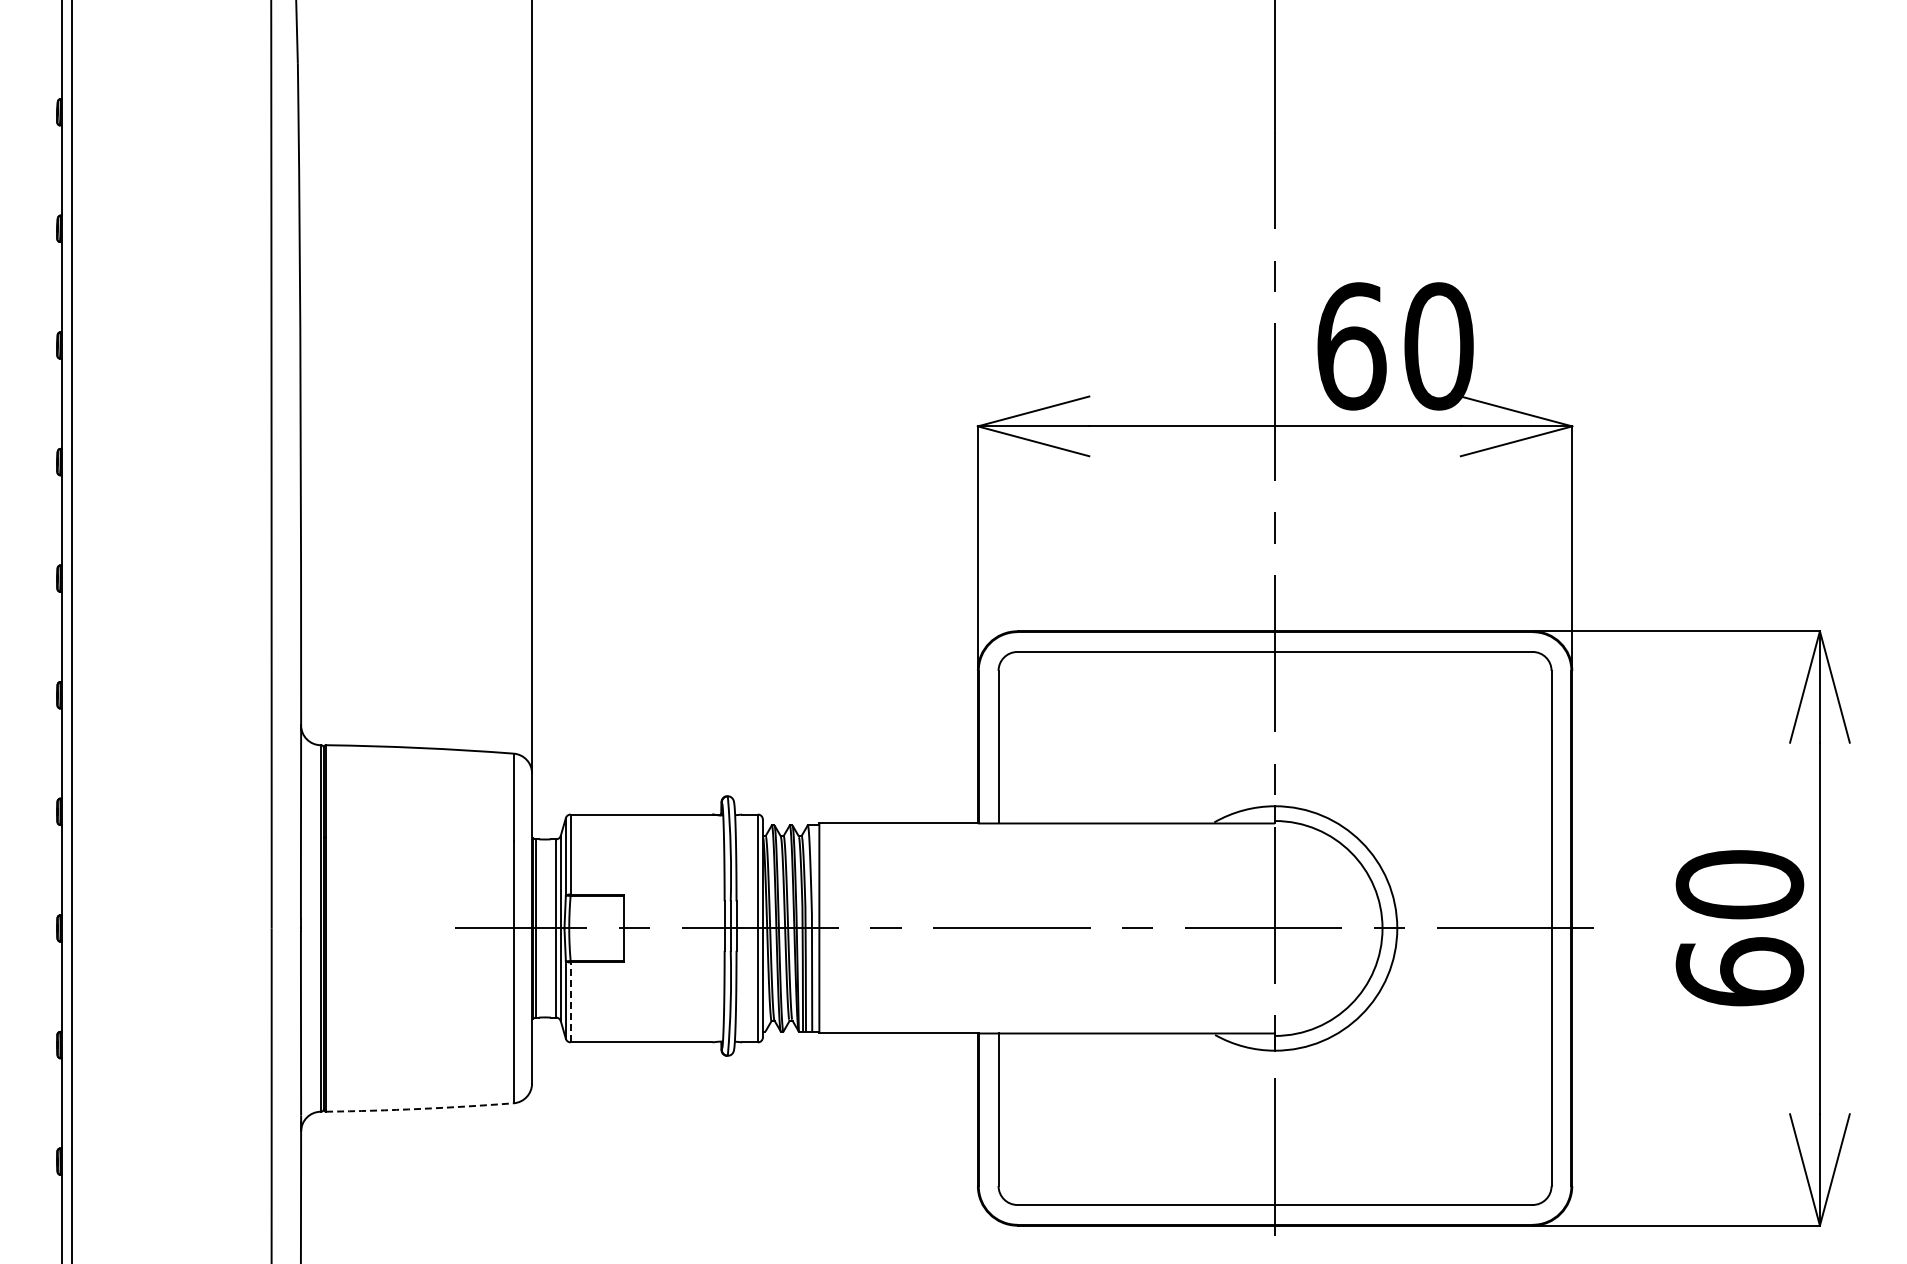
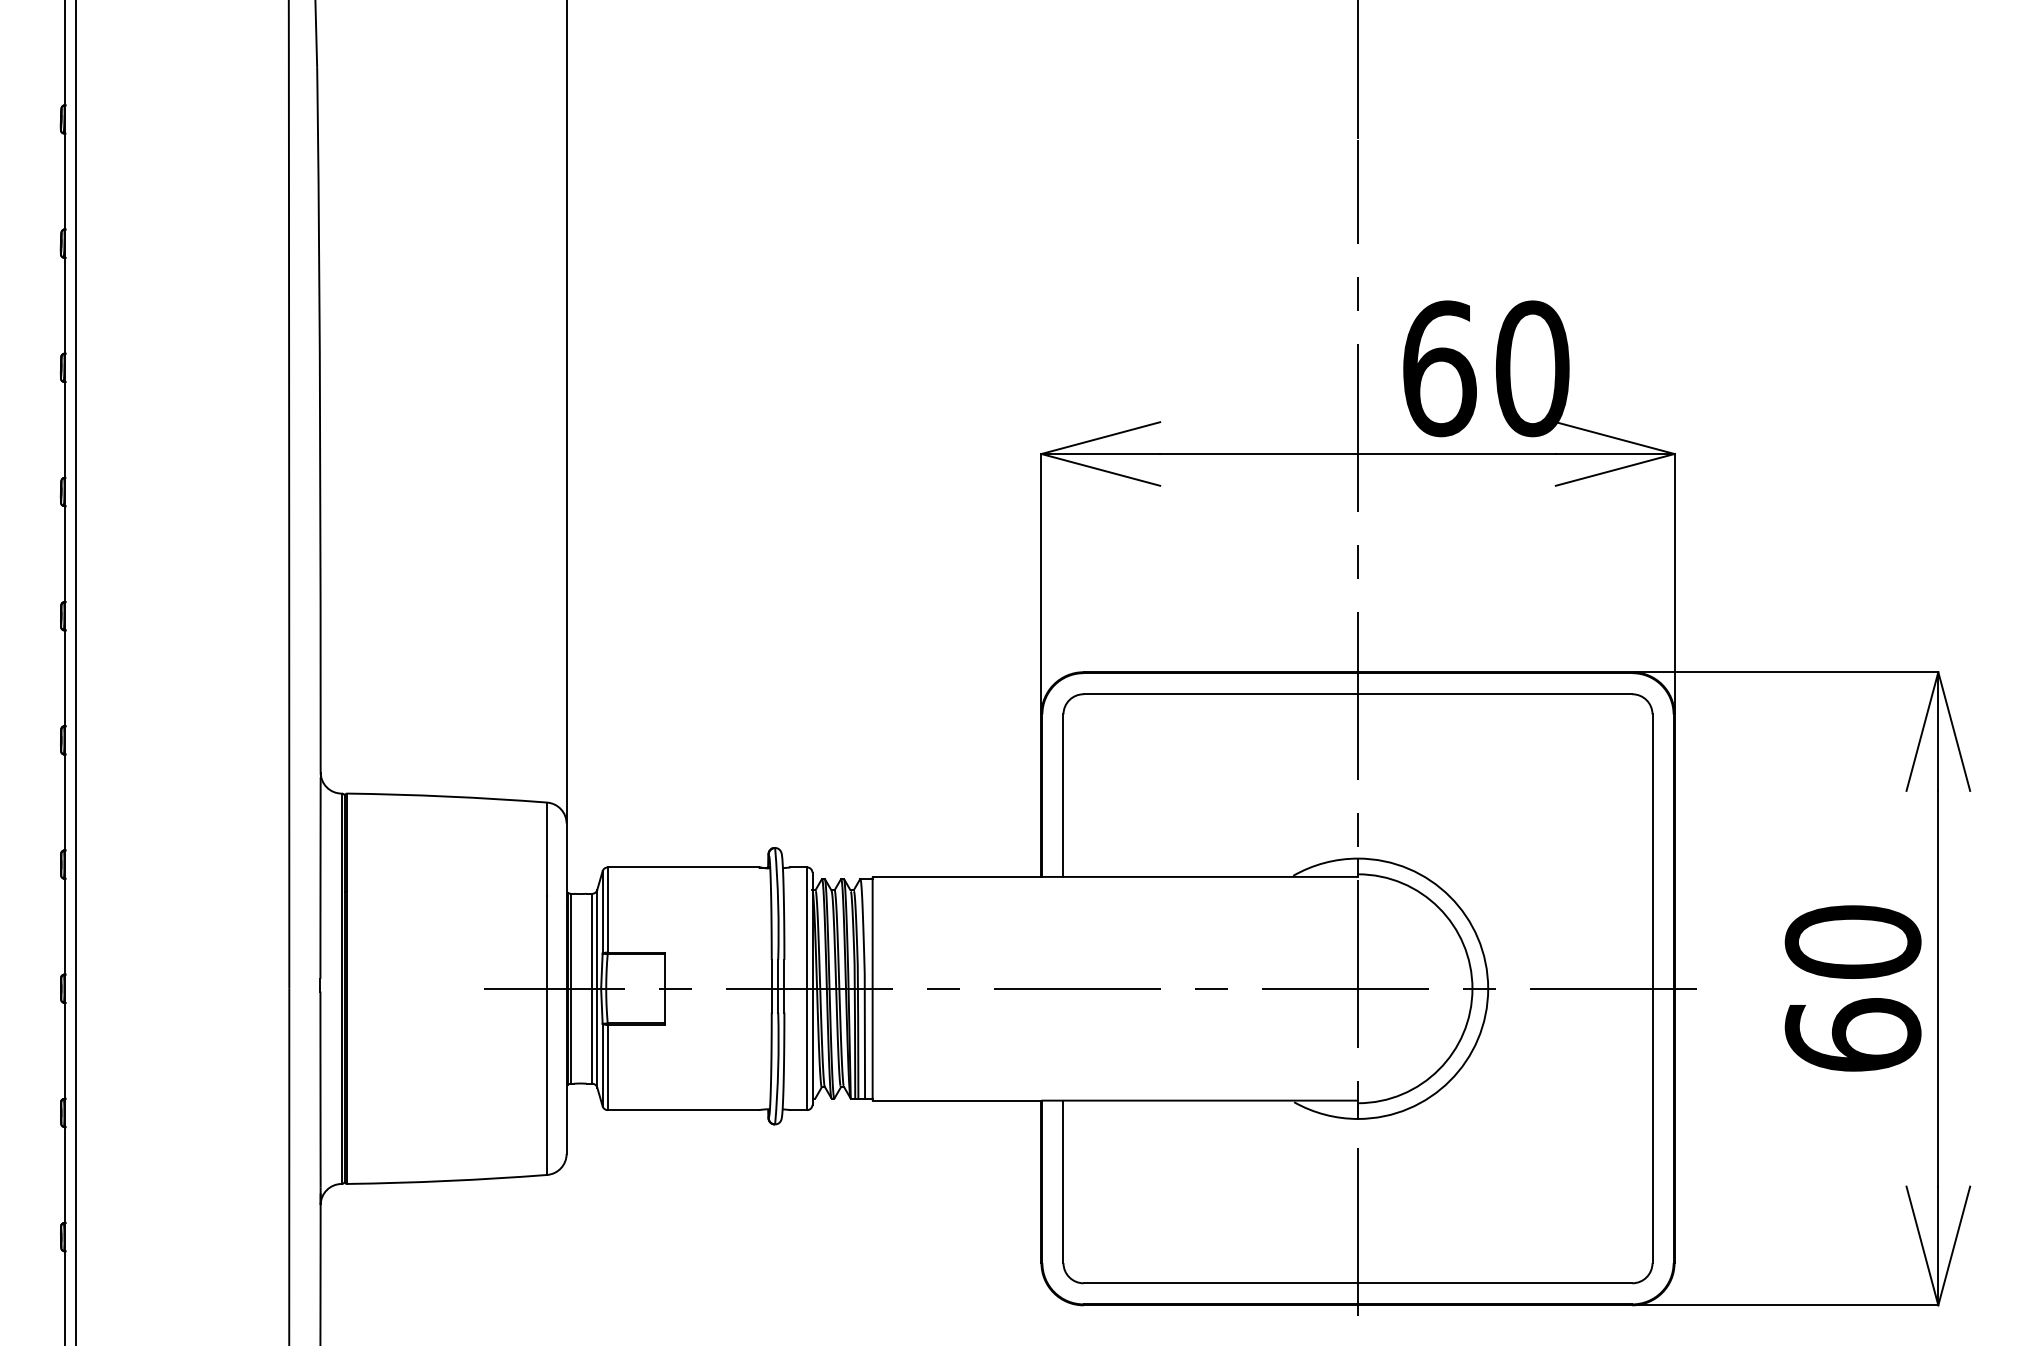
line: (570, 1002) -> (607, 1067), dashed -> solid
arc: (419, 1108) -> (446, 1180), dashed -> solid

